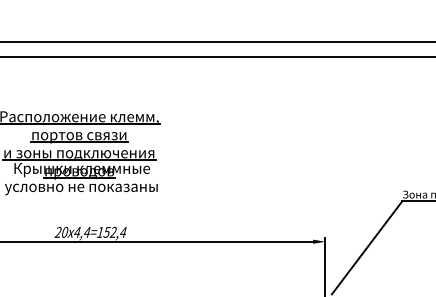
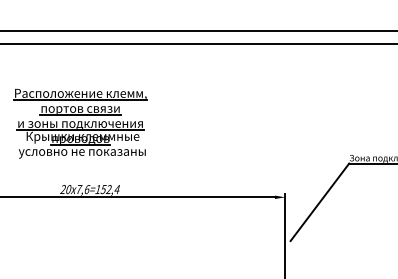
text: (82, 232) -> (83, 189), 4,4=152,4 -> 7,6=152,4

